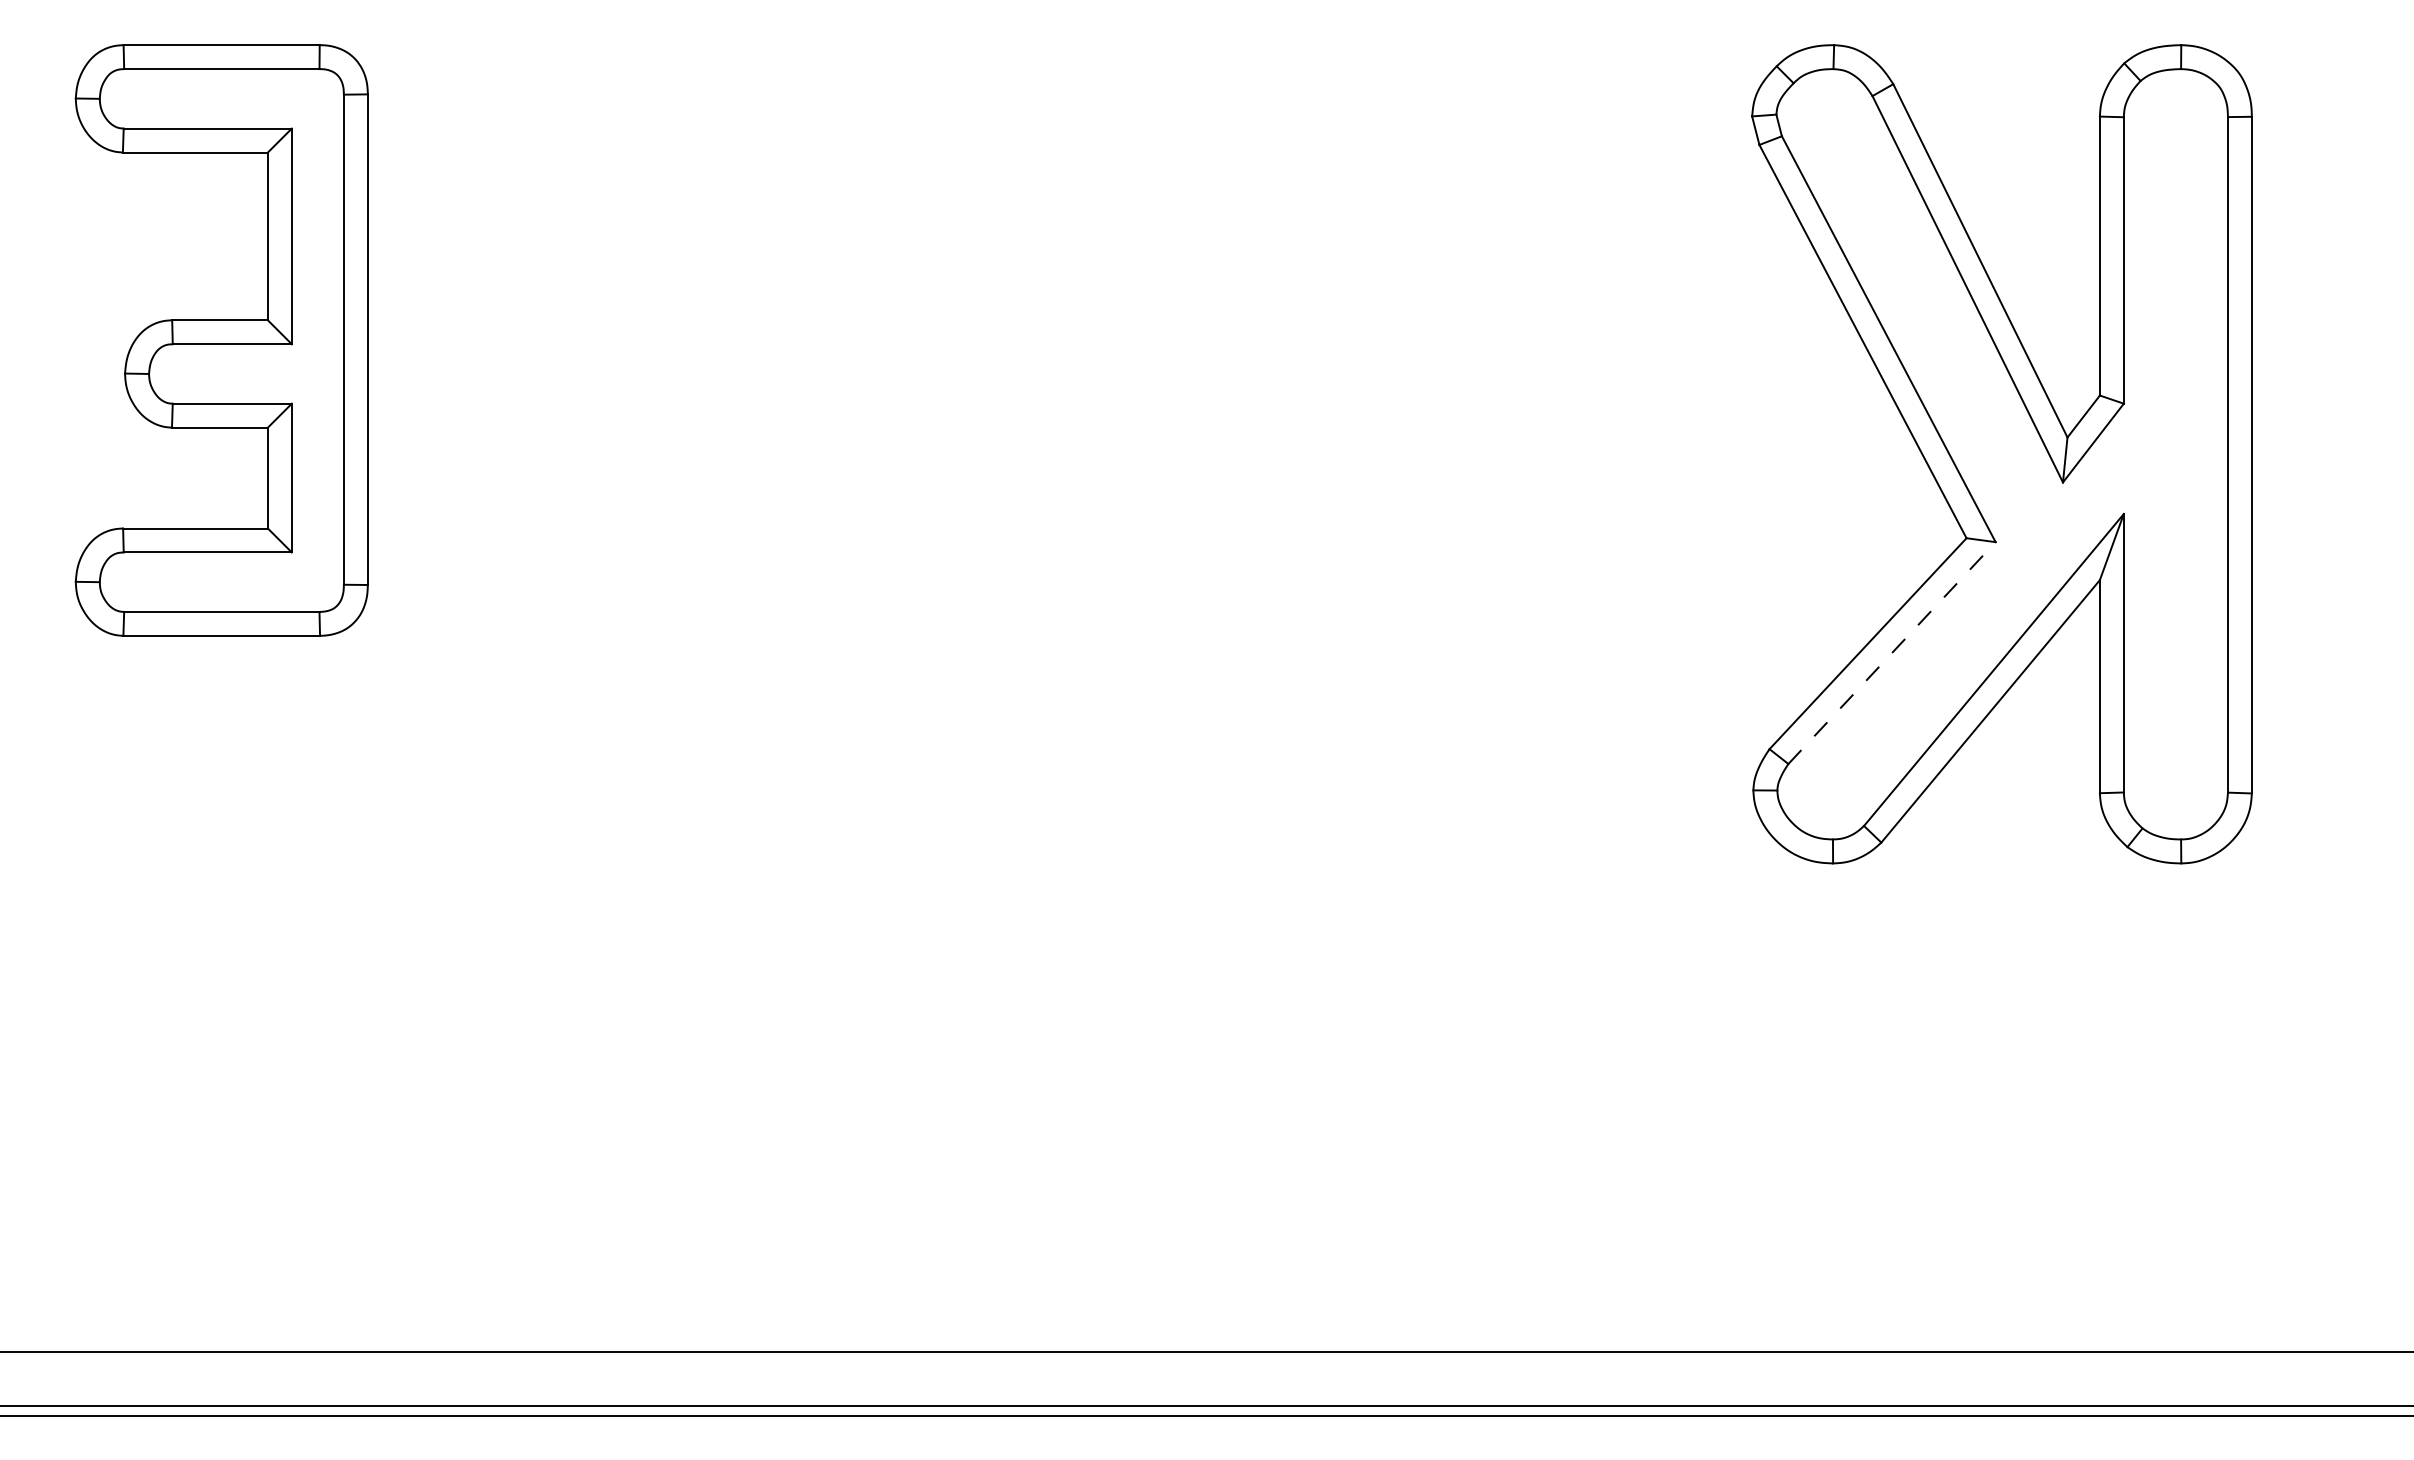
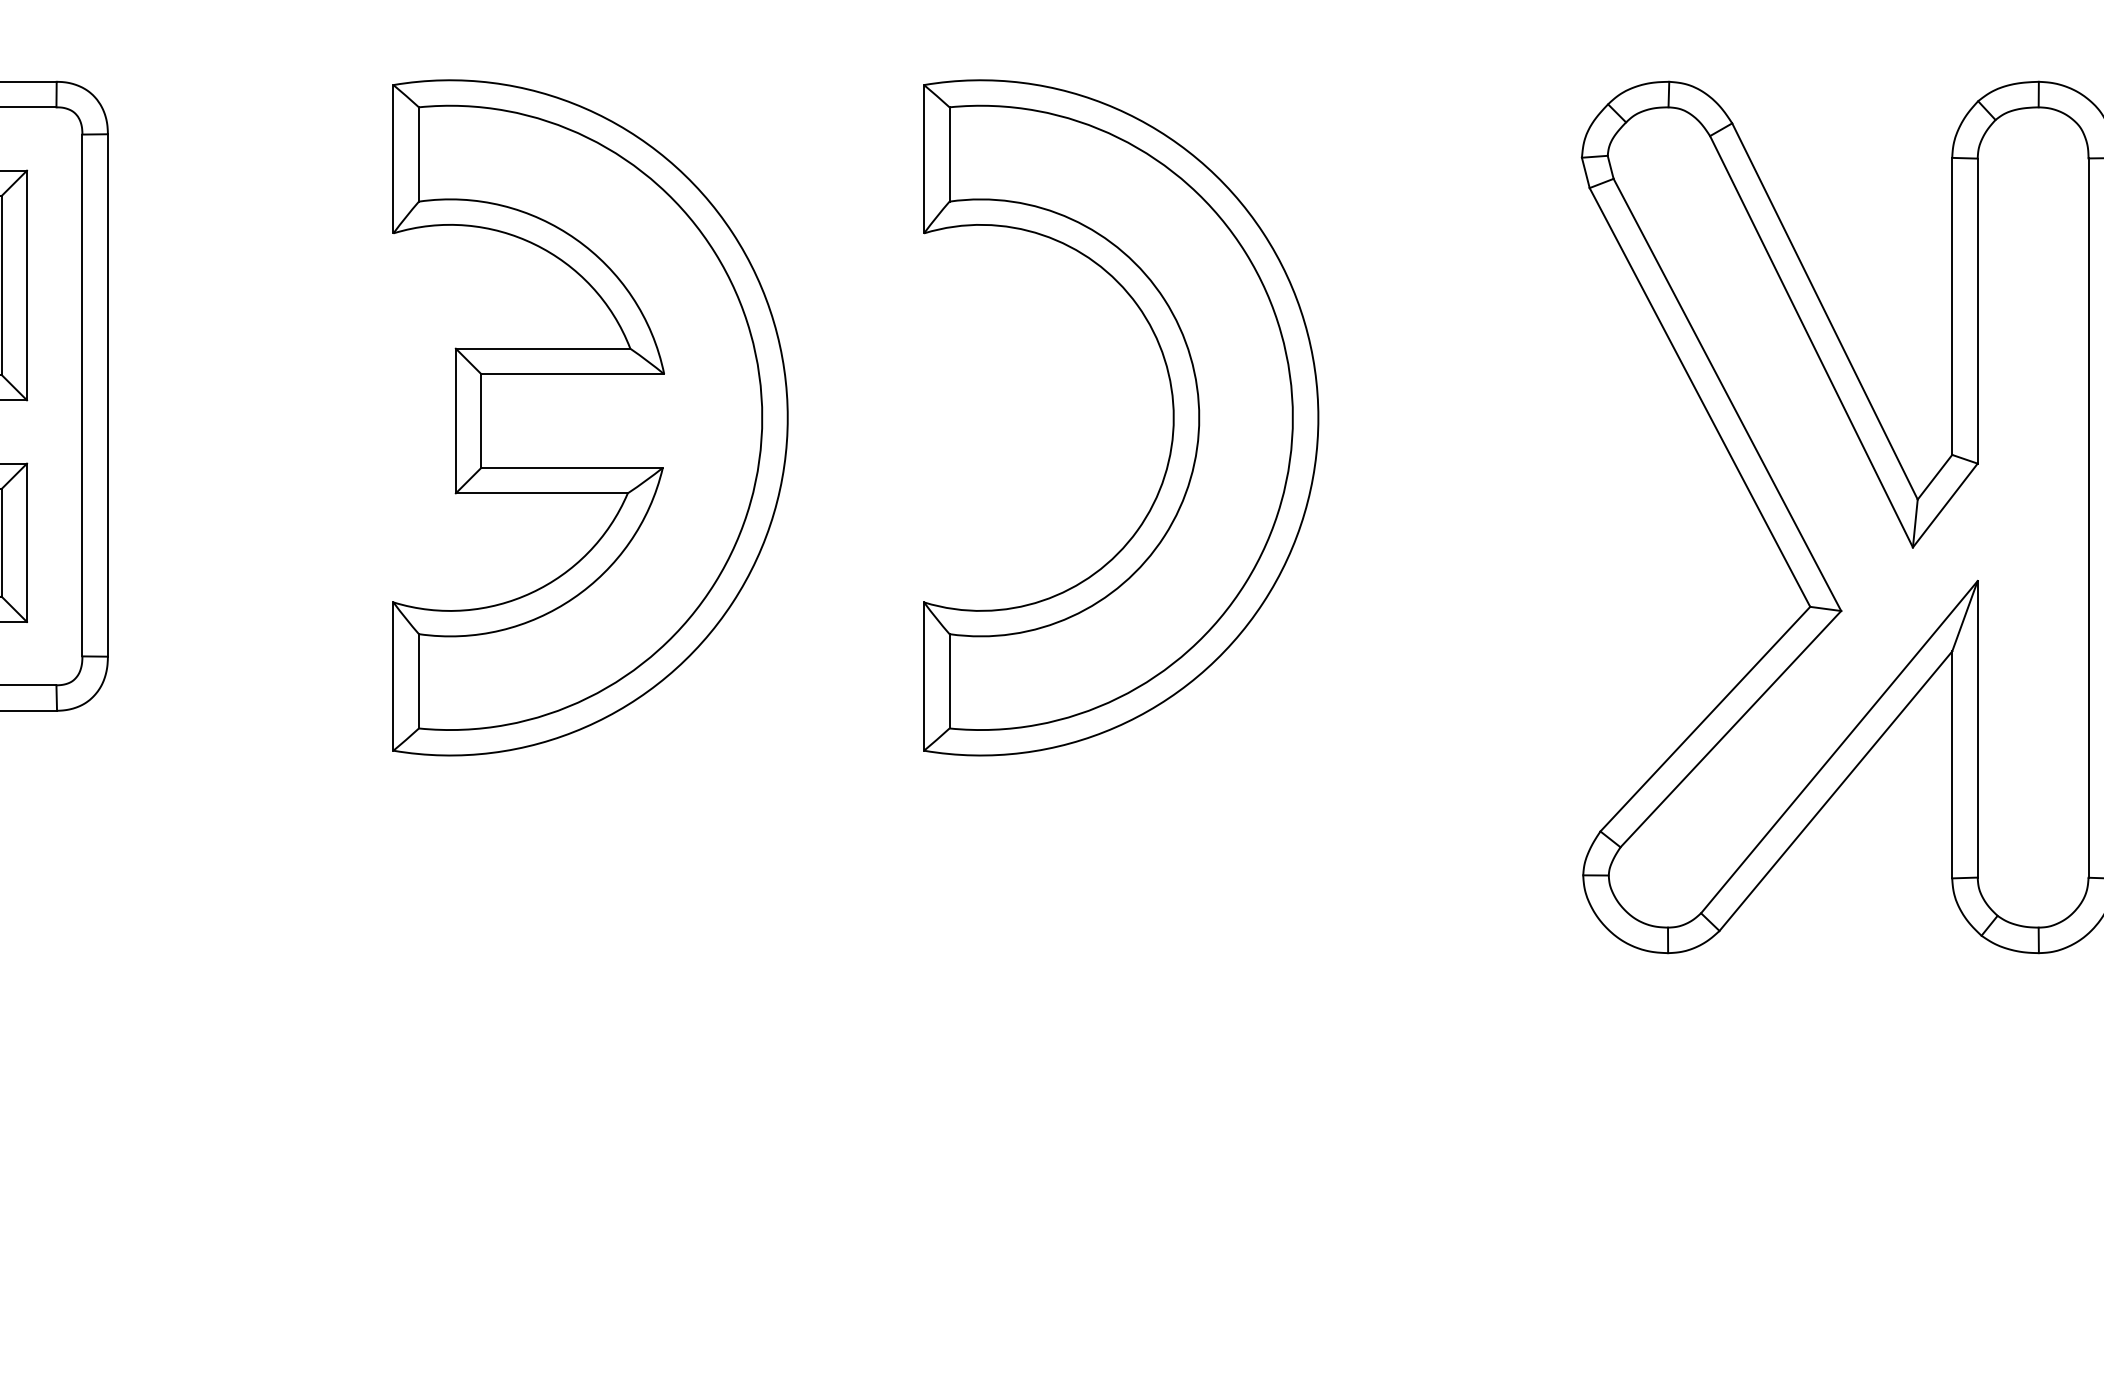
part: (821, 360) -> (590, 417), added
part: (1367, 360) -> (1172, 417), added
line: (1892, 653) -> (1731, 729), dashed -> solid

